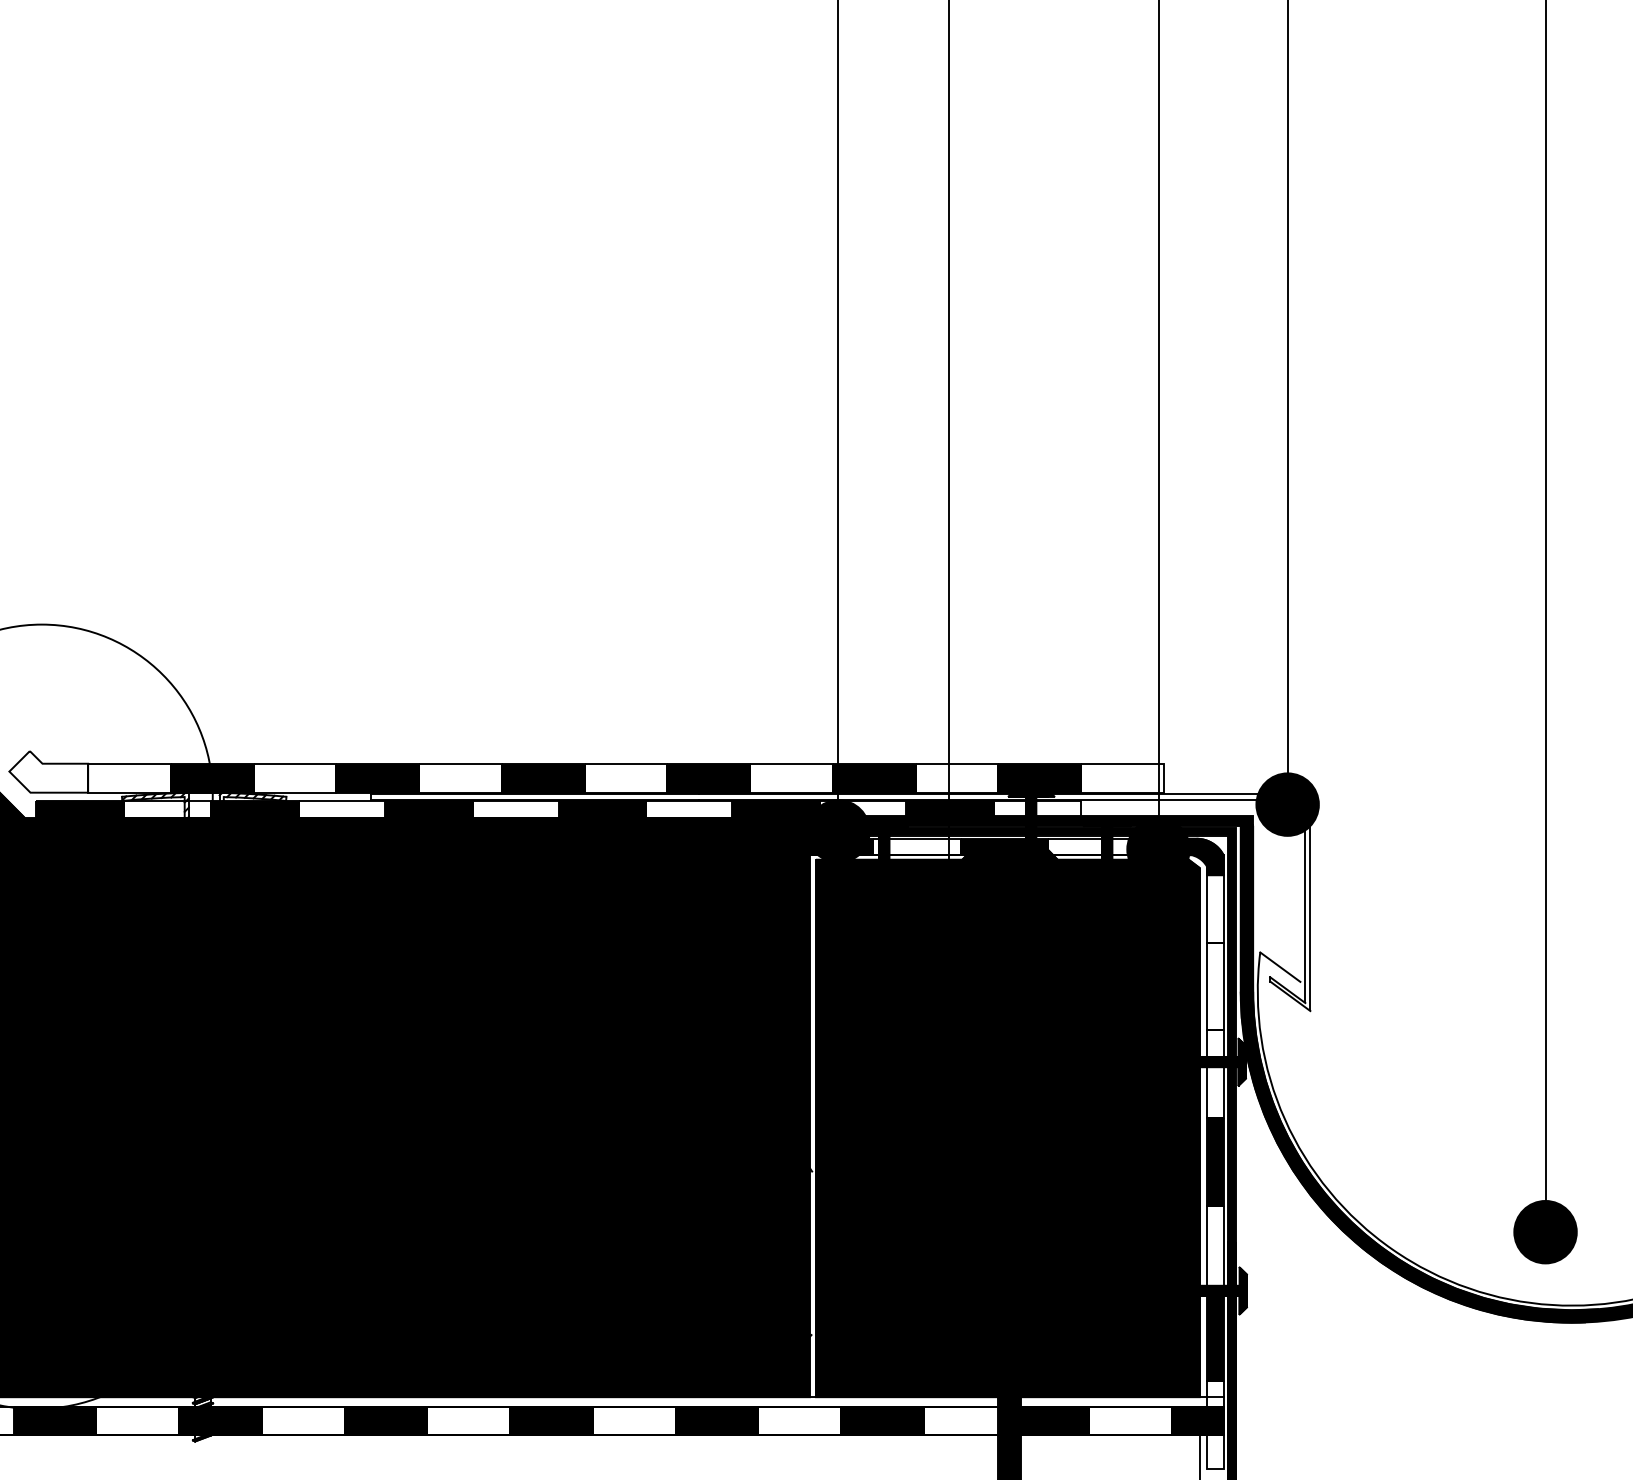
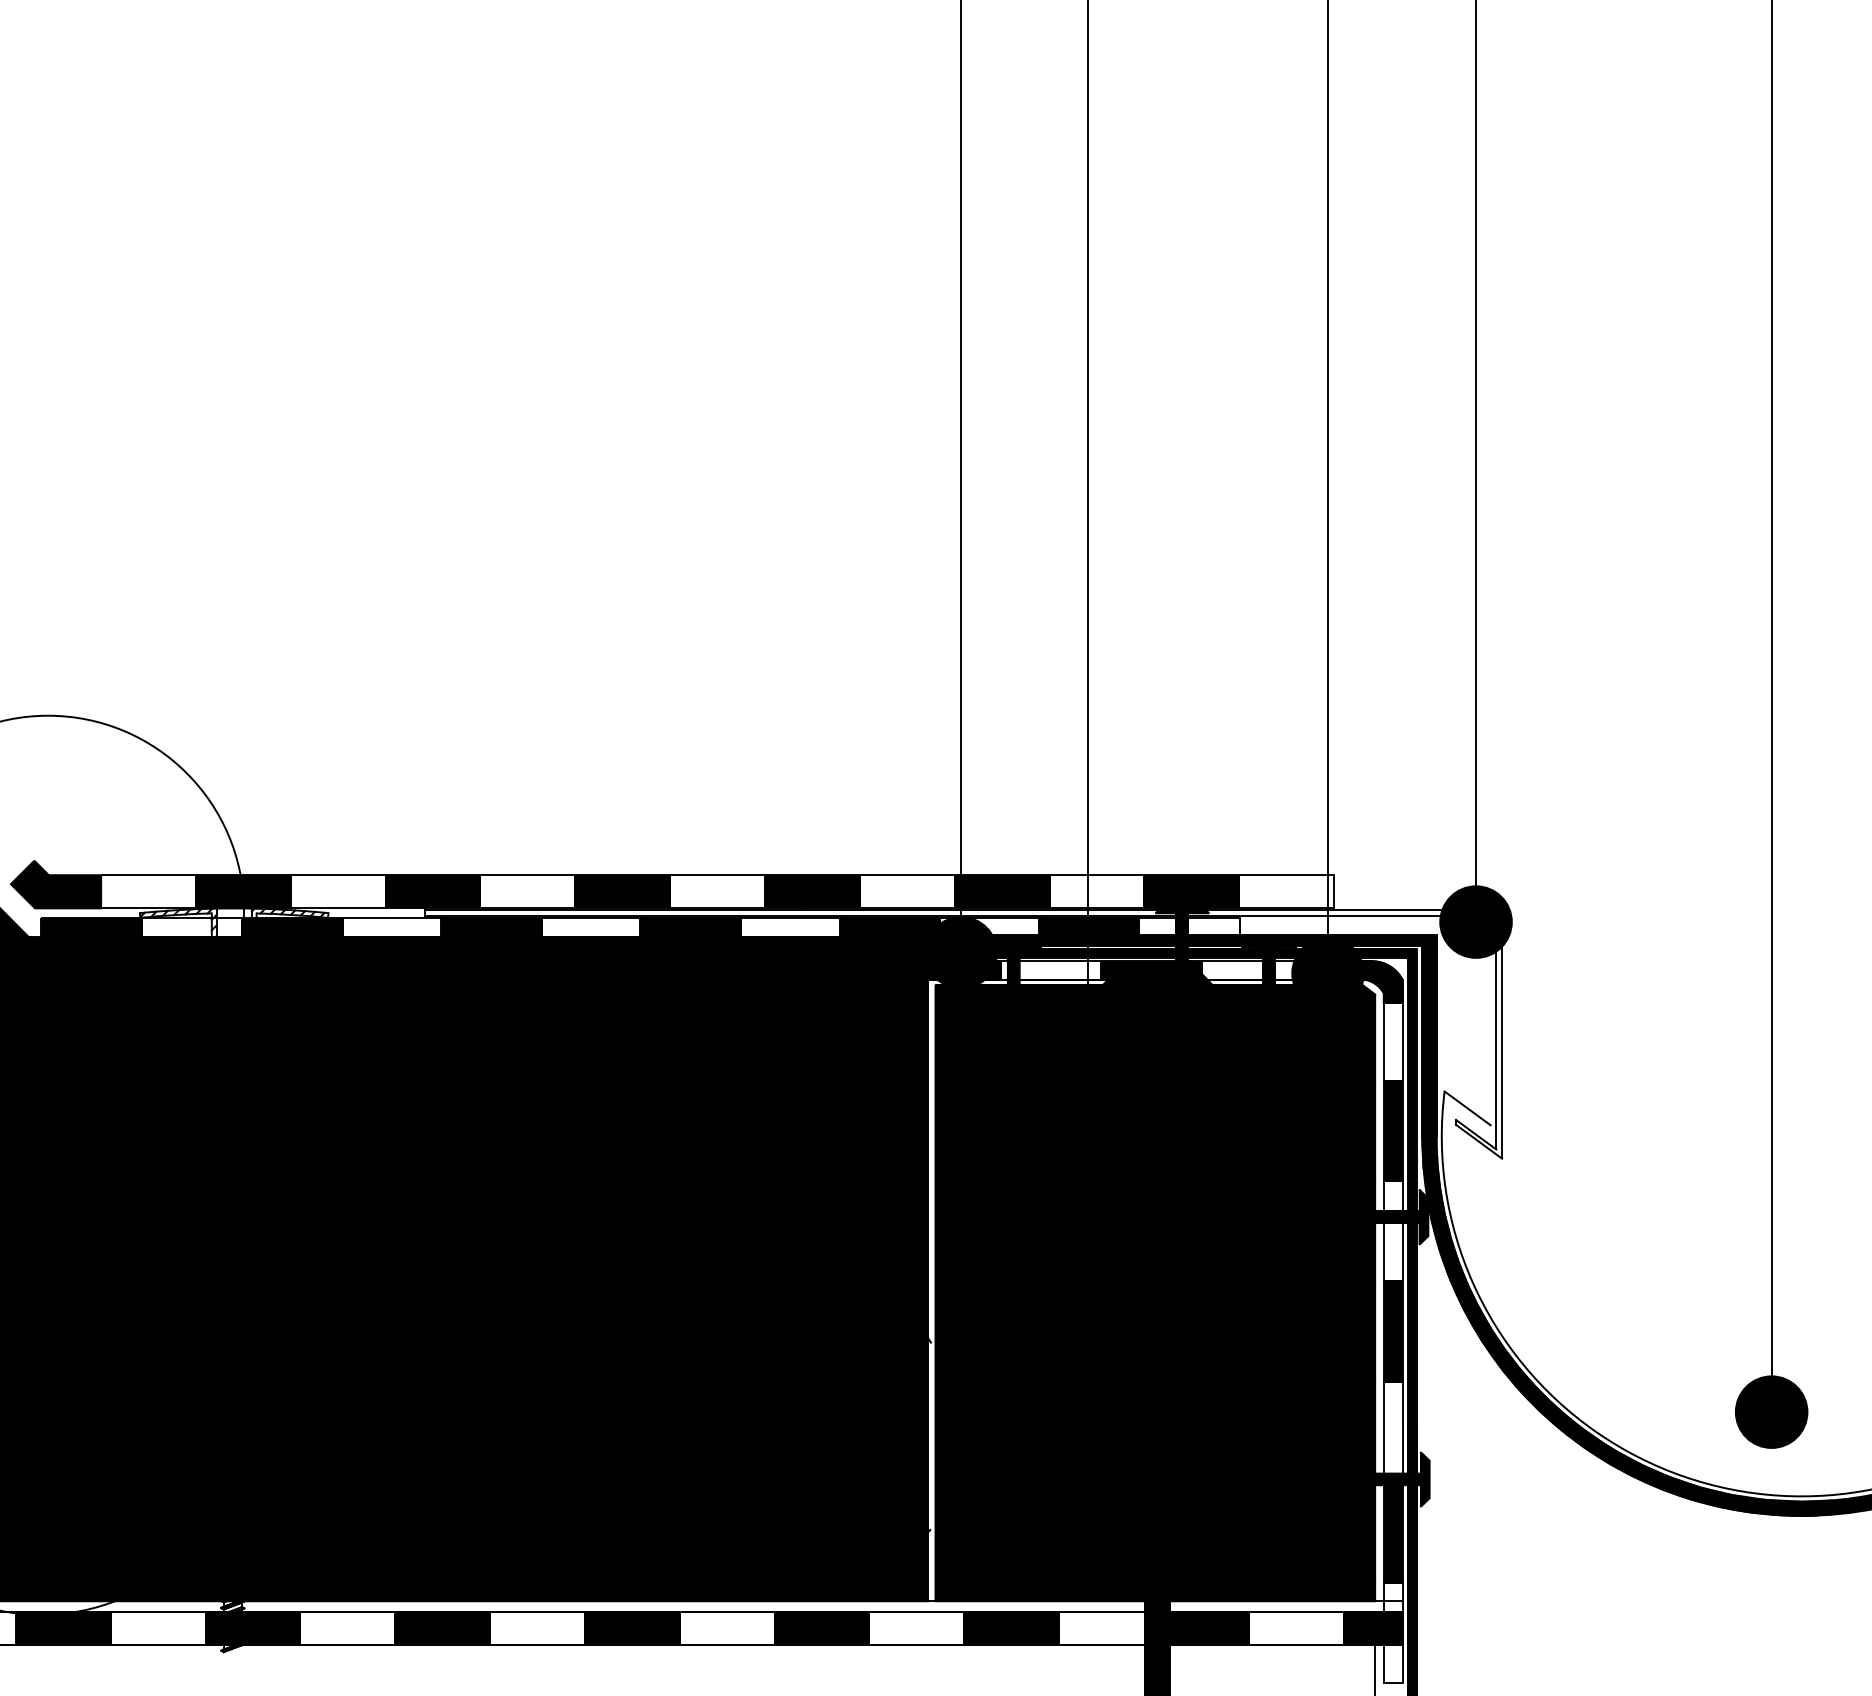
fill: (48, 771) -> (55, 884), added
fill: (1215, 986) -> (1393, 1130), added

